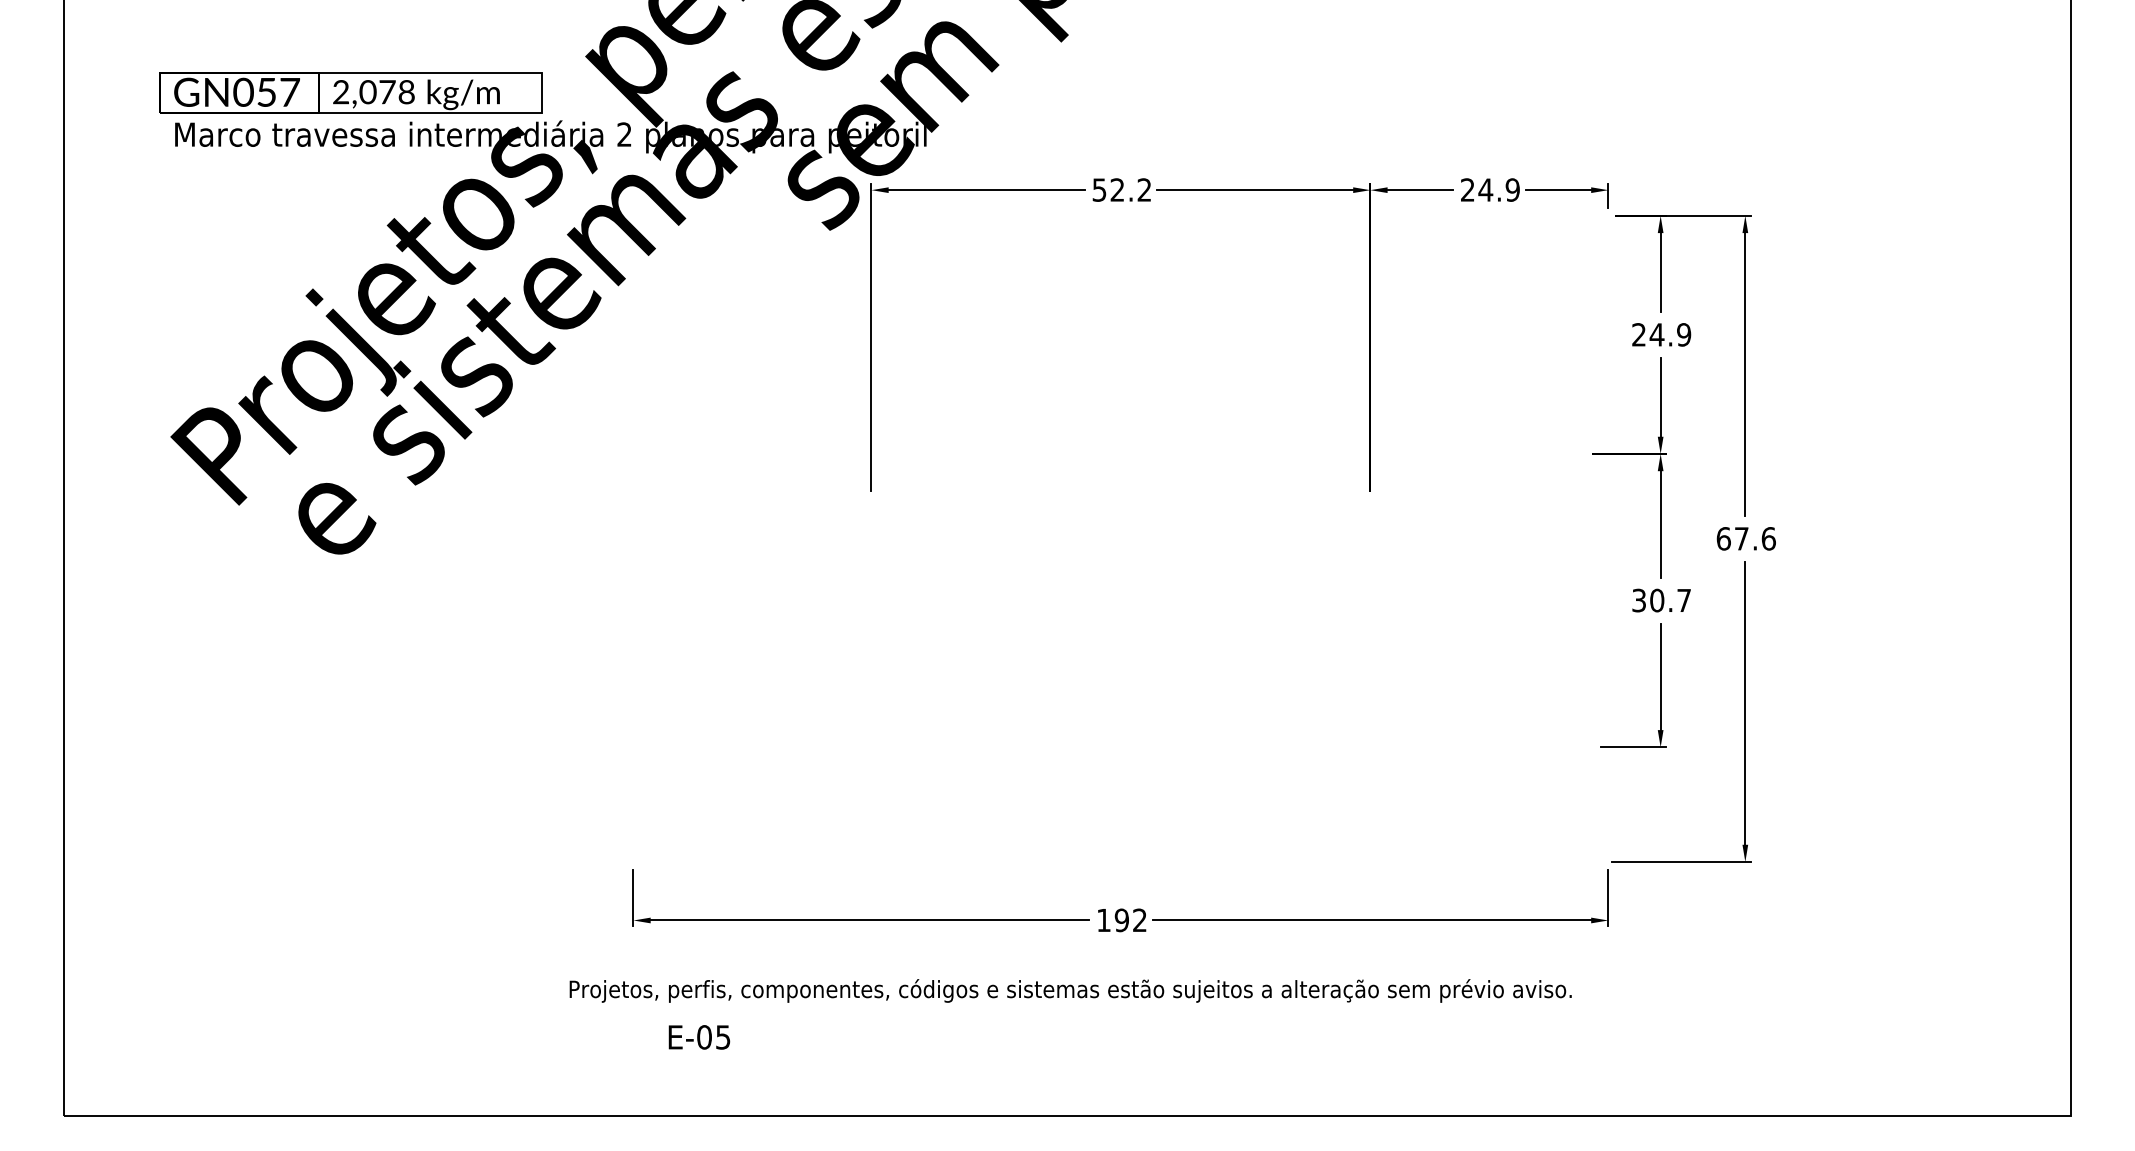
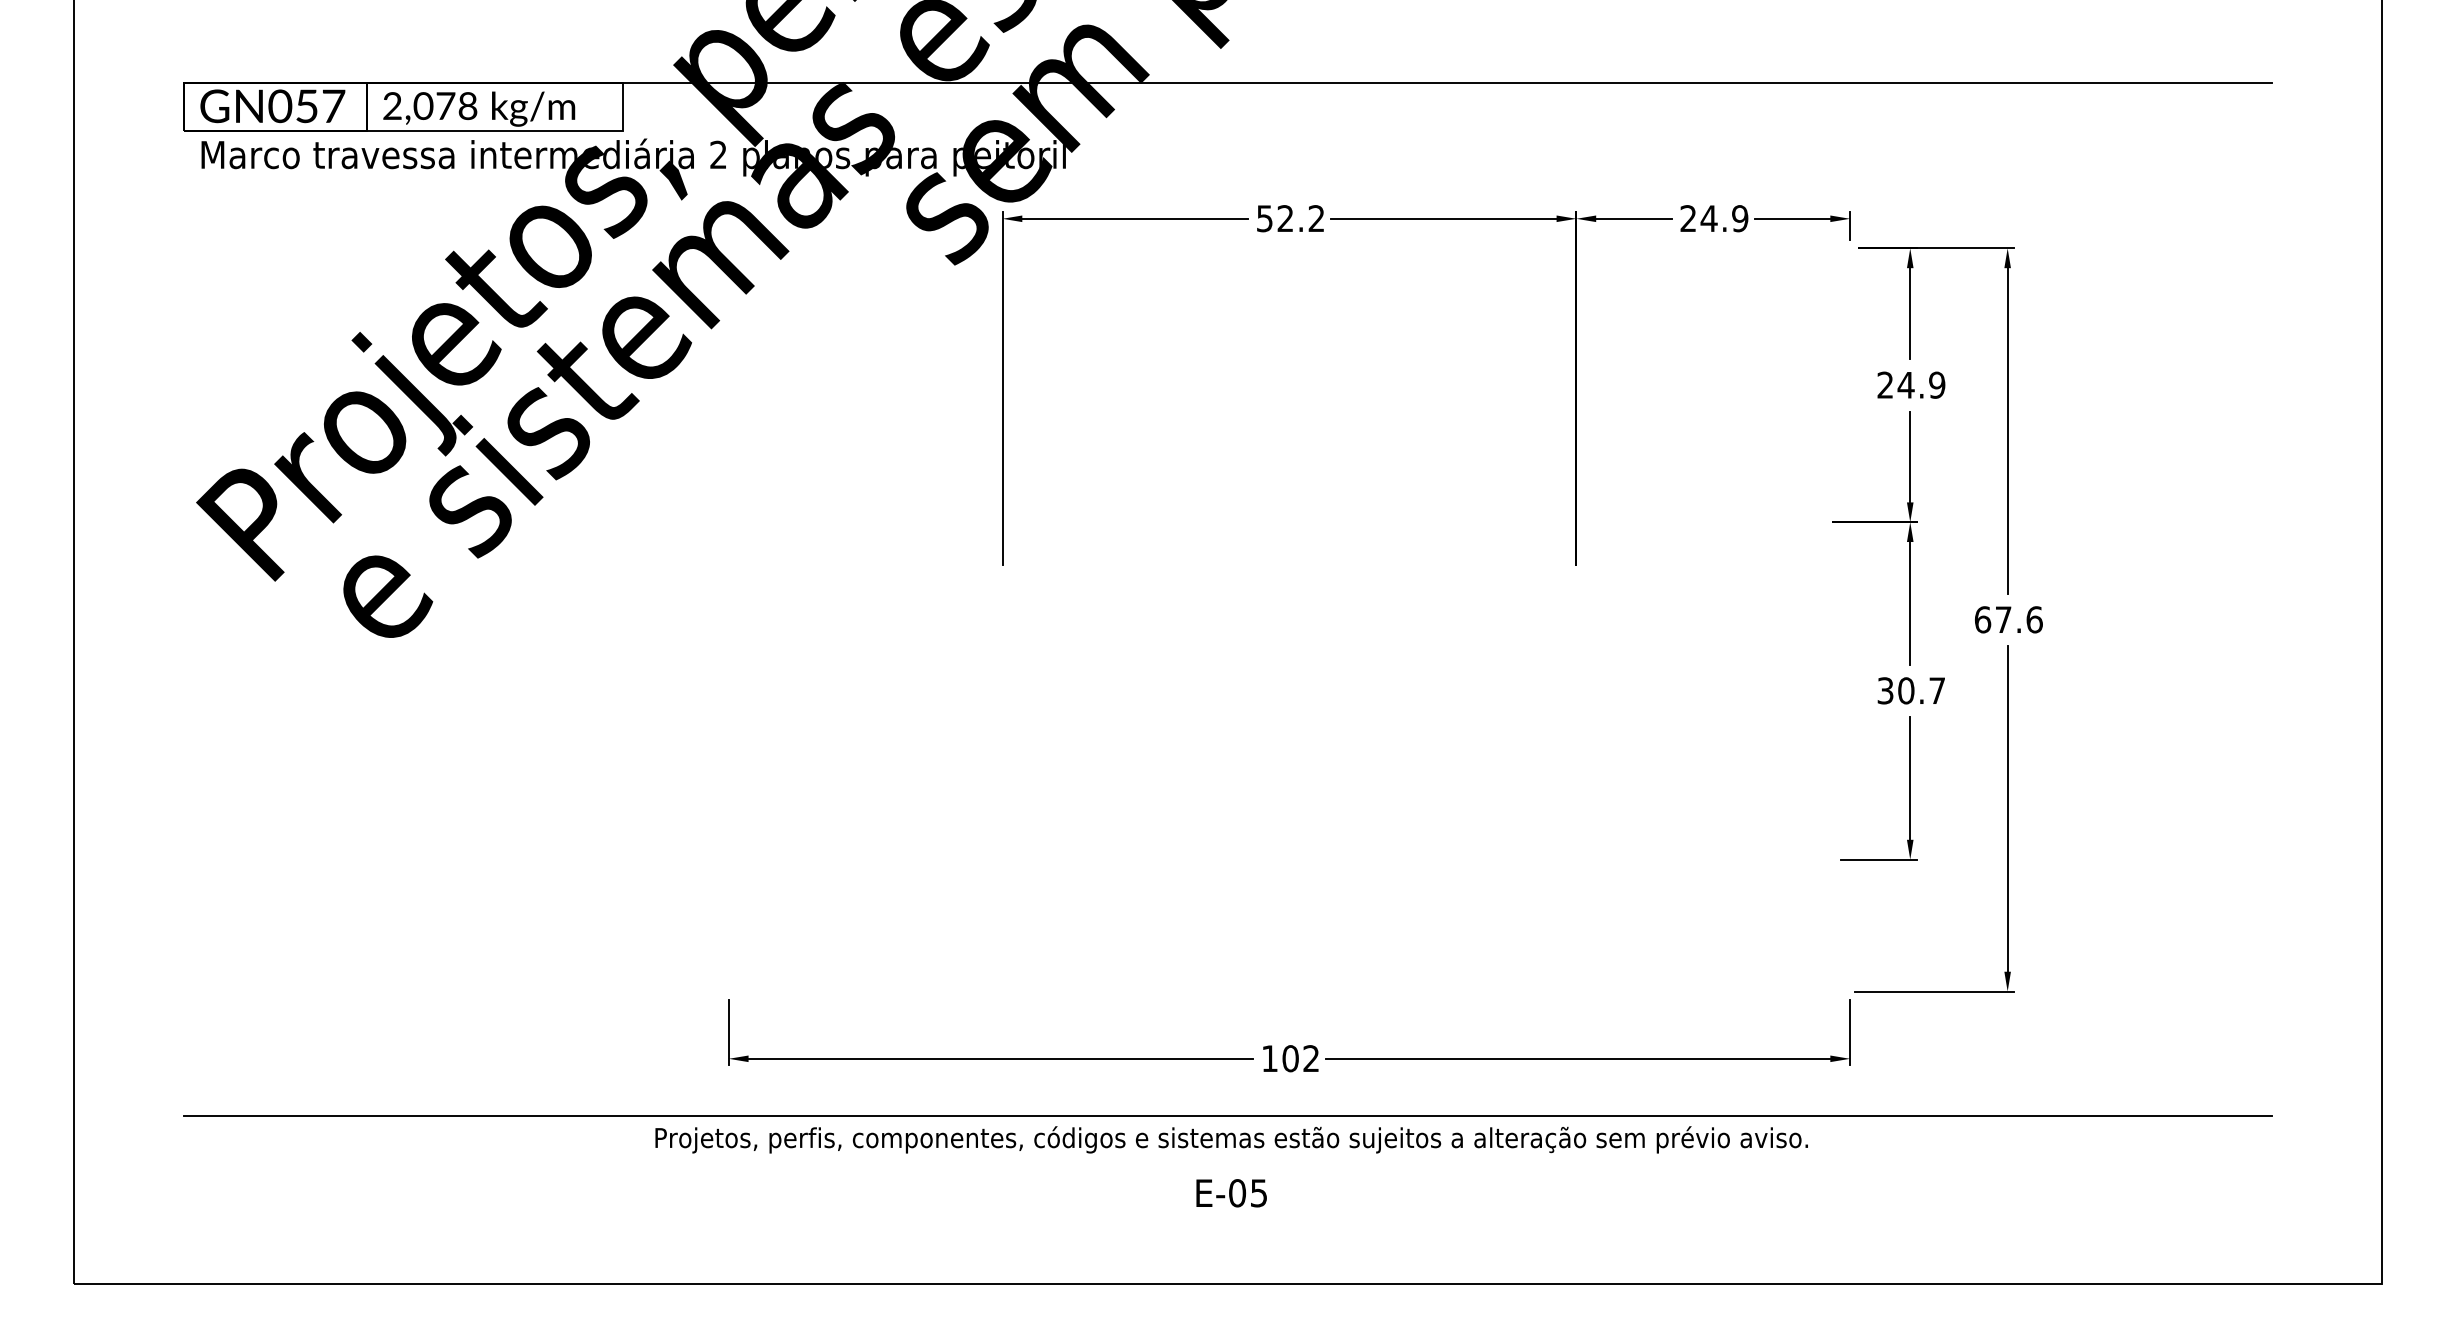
line: (1067, 72) -> (1227, 83), added
text: (1121, 920) -> (1290, 1058), 192 -> 102
line: (1067, 970) -> (1227, 1116), added
text: (699, 1037) -> (1231, 1193), moved

